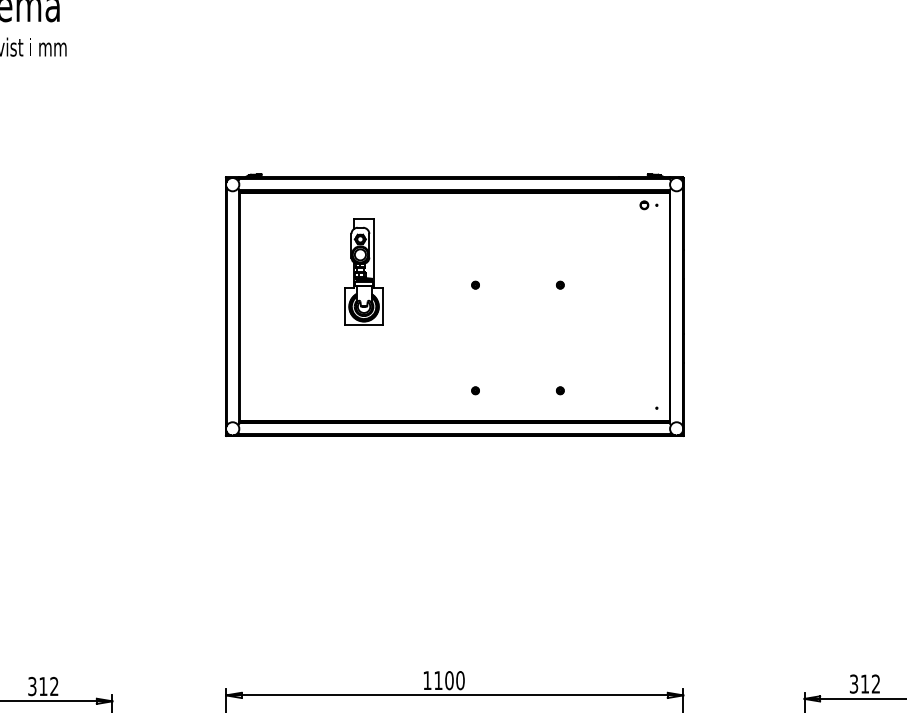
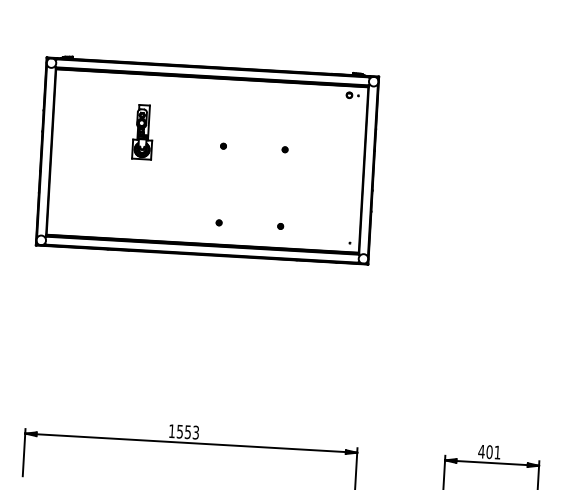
part: (363, 271) -> (142, 131), size x0.7
text: (449, 680) -> (188, 432), 1100 -> 1553
text: (864, 683) -> (489, 451), 312 -> 401

